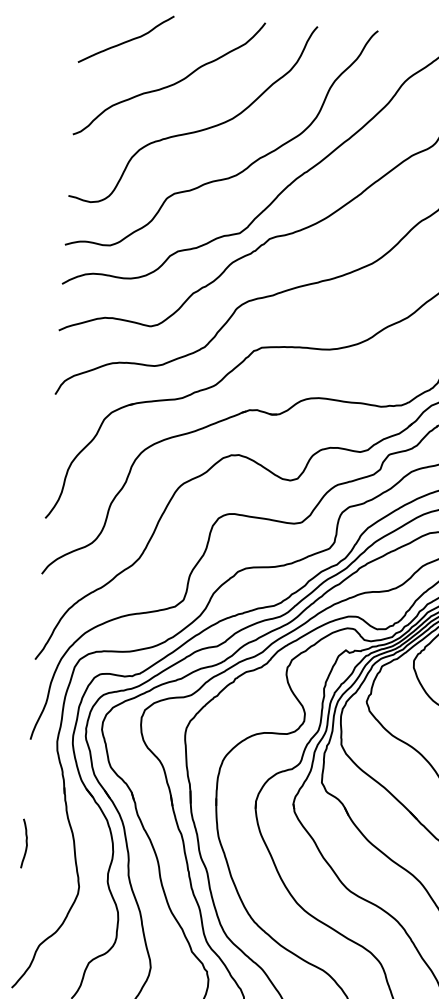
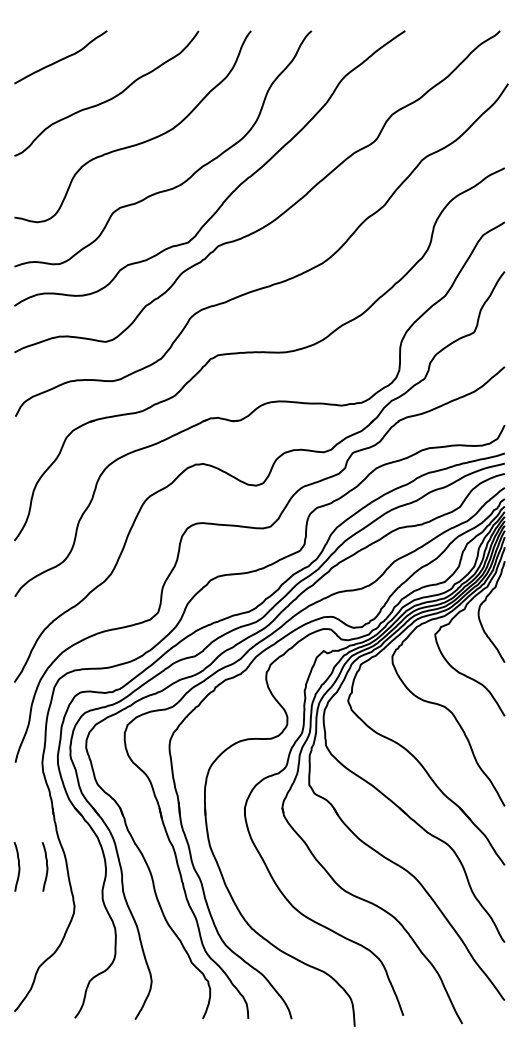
curve: (53, 845) -> (46, 866), added

